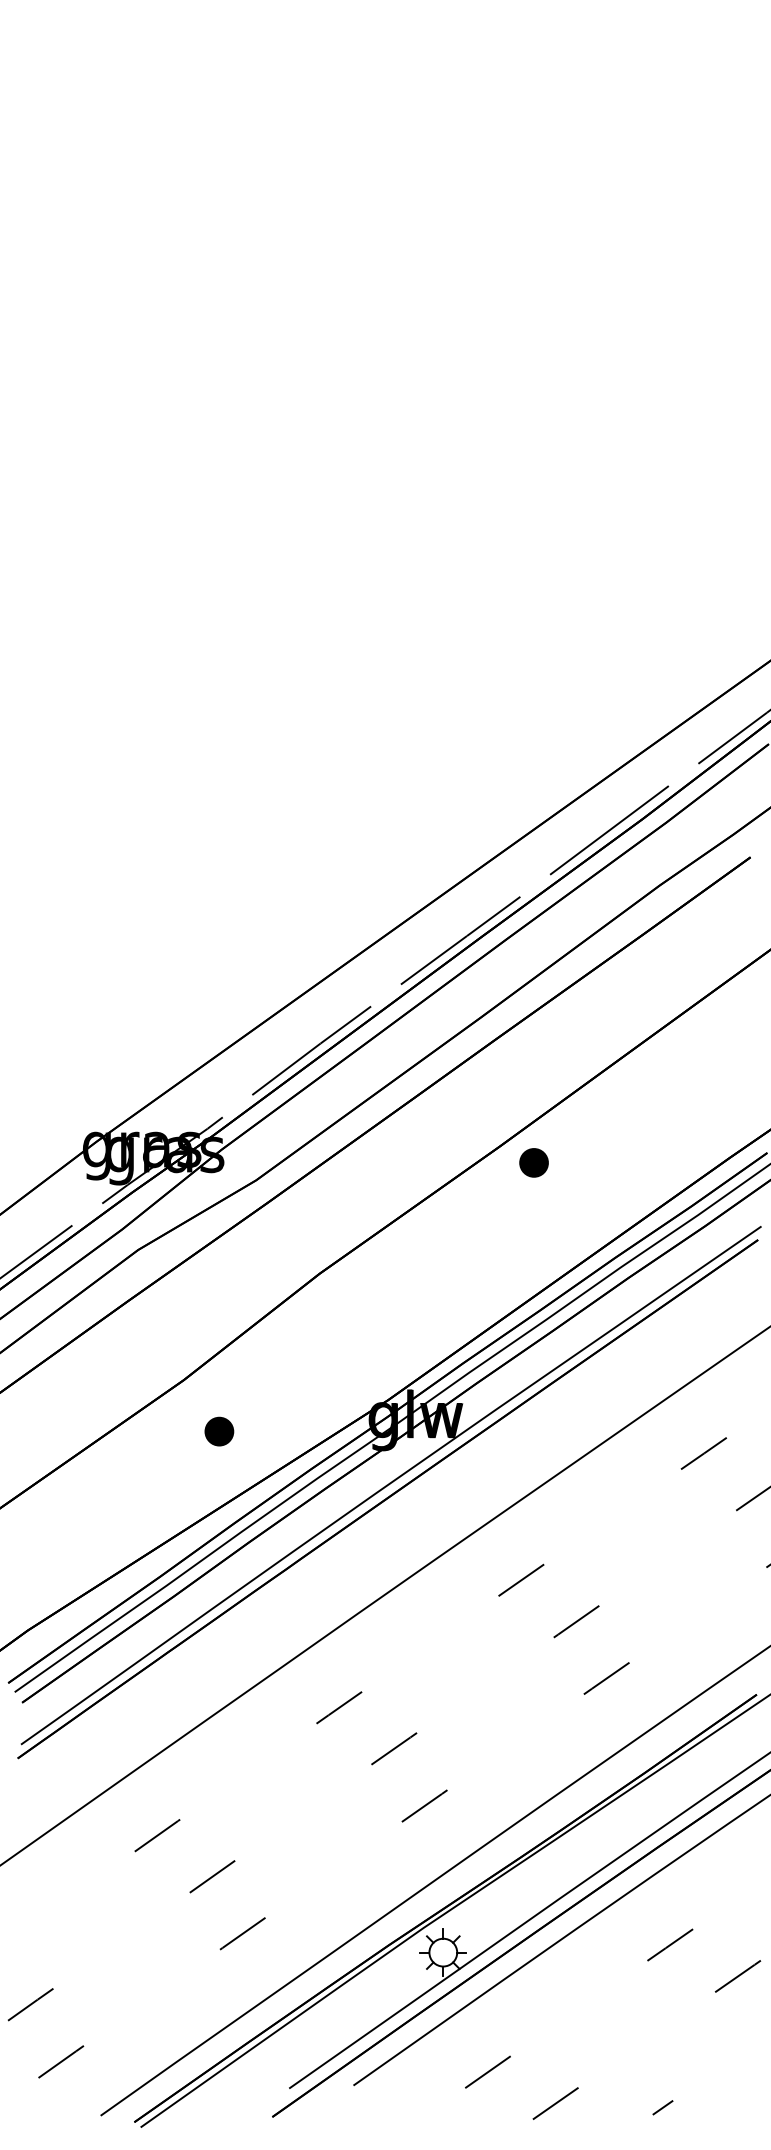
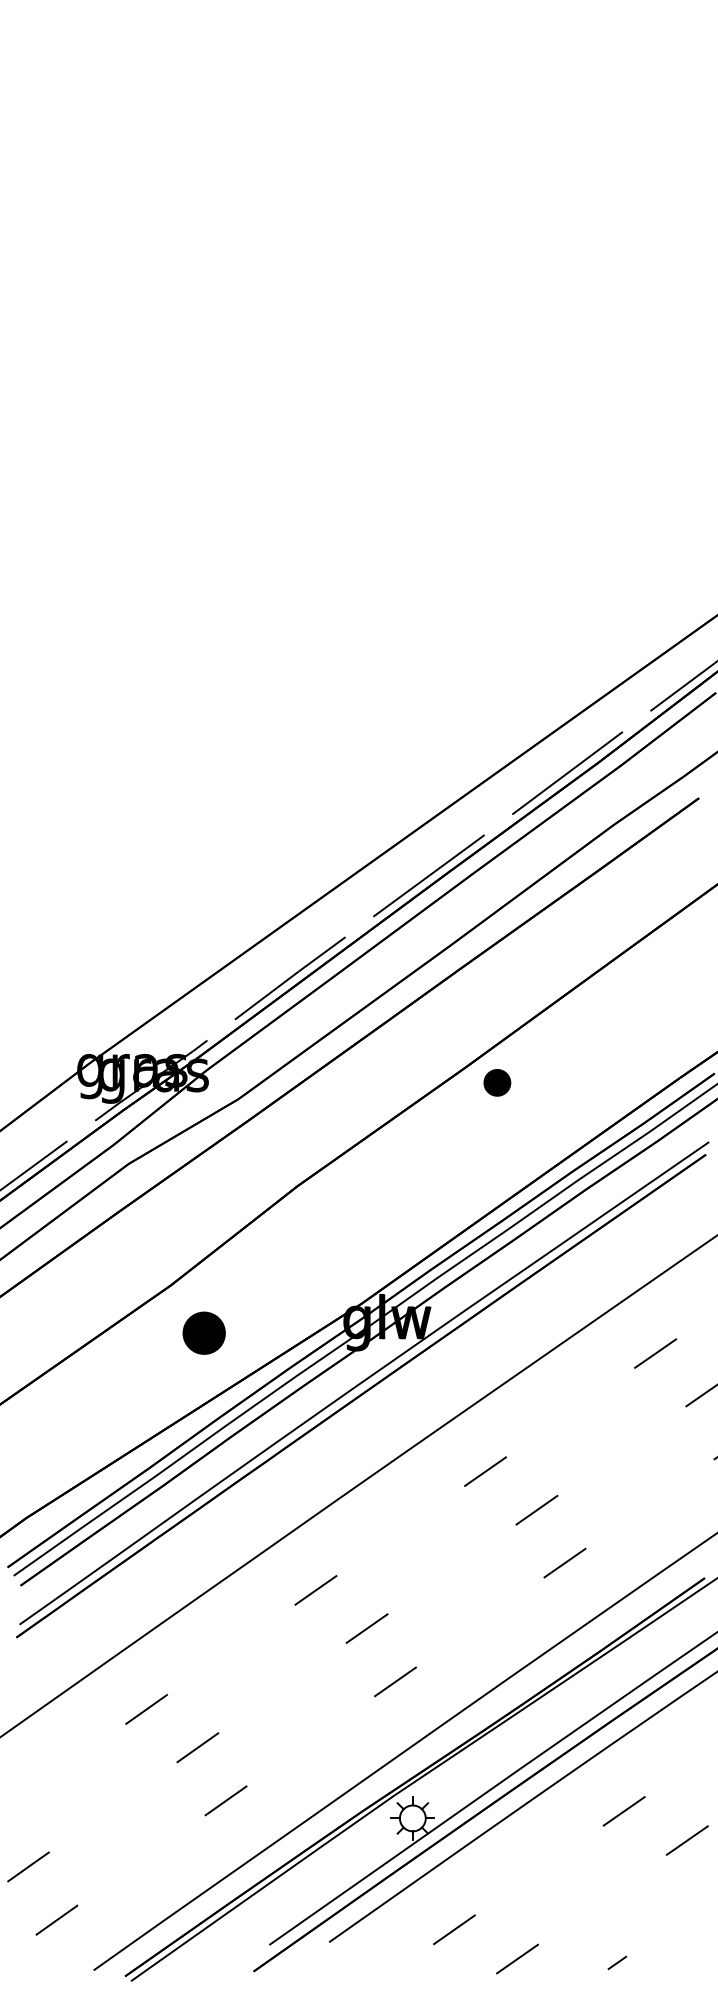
part: (219, 1431) -> (204, 1333), size x1.6

